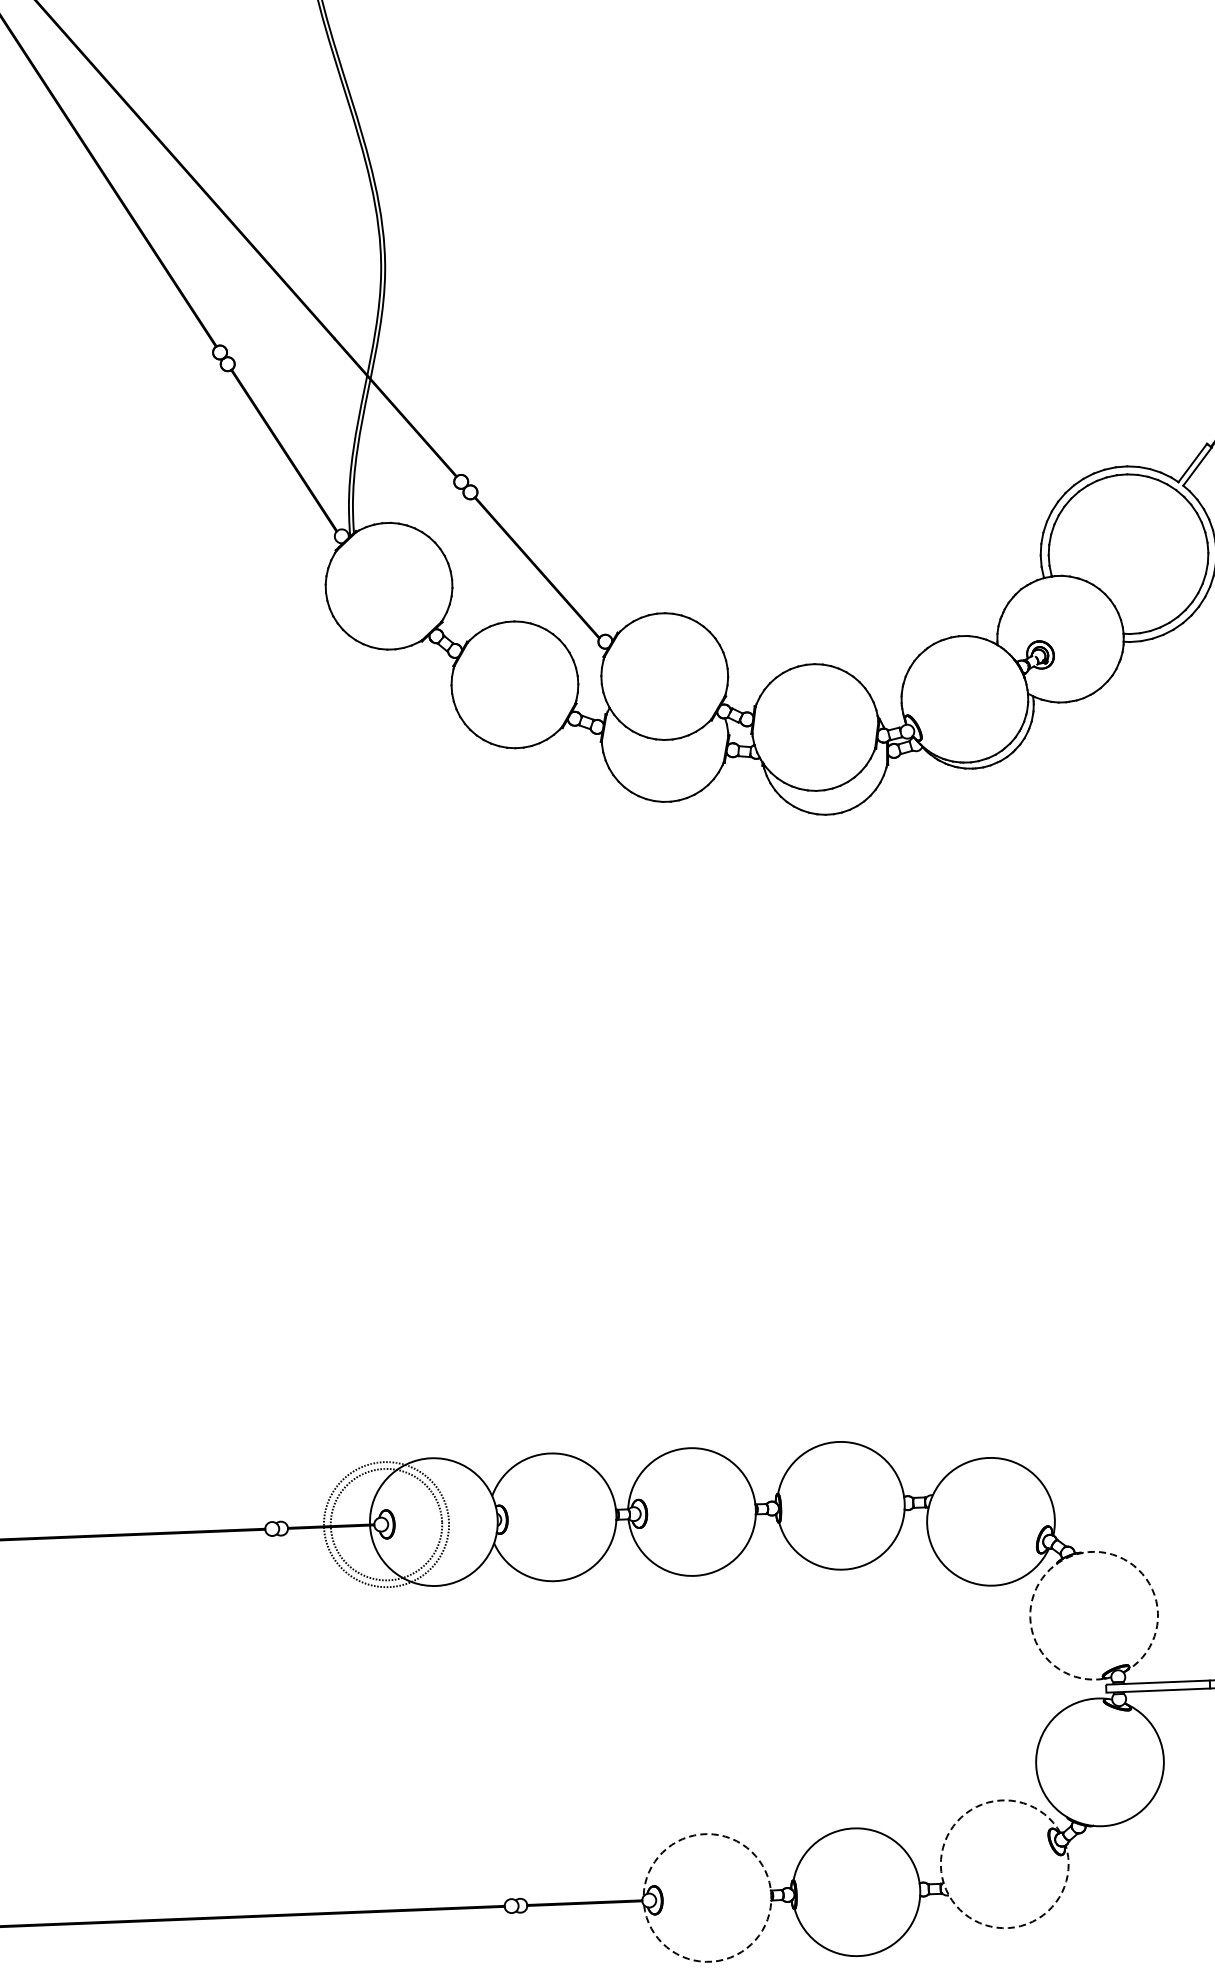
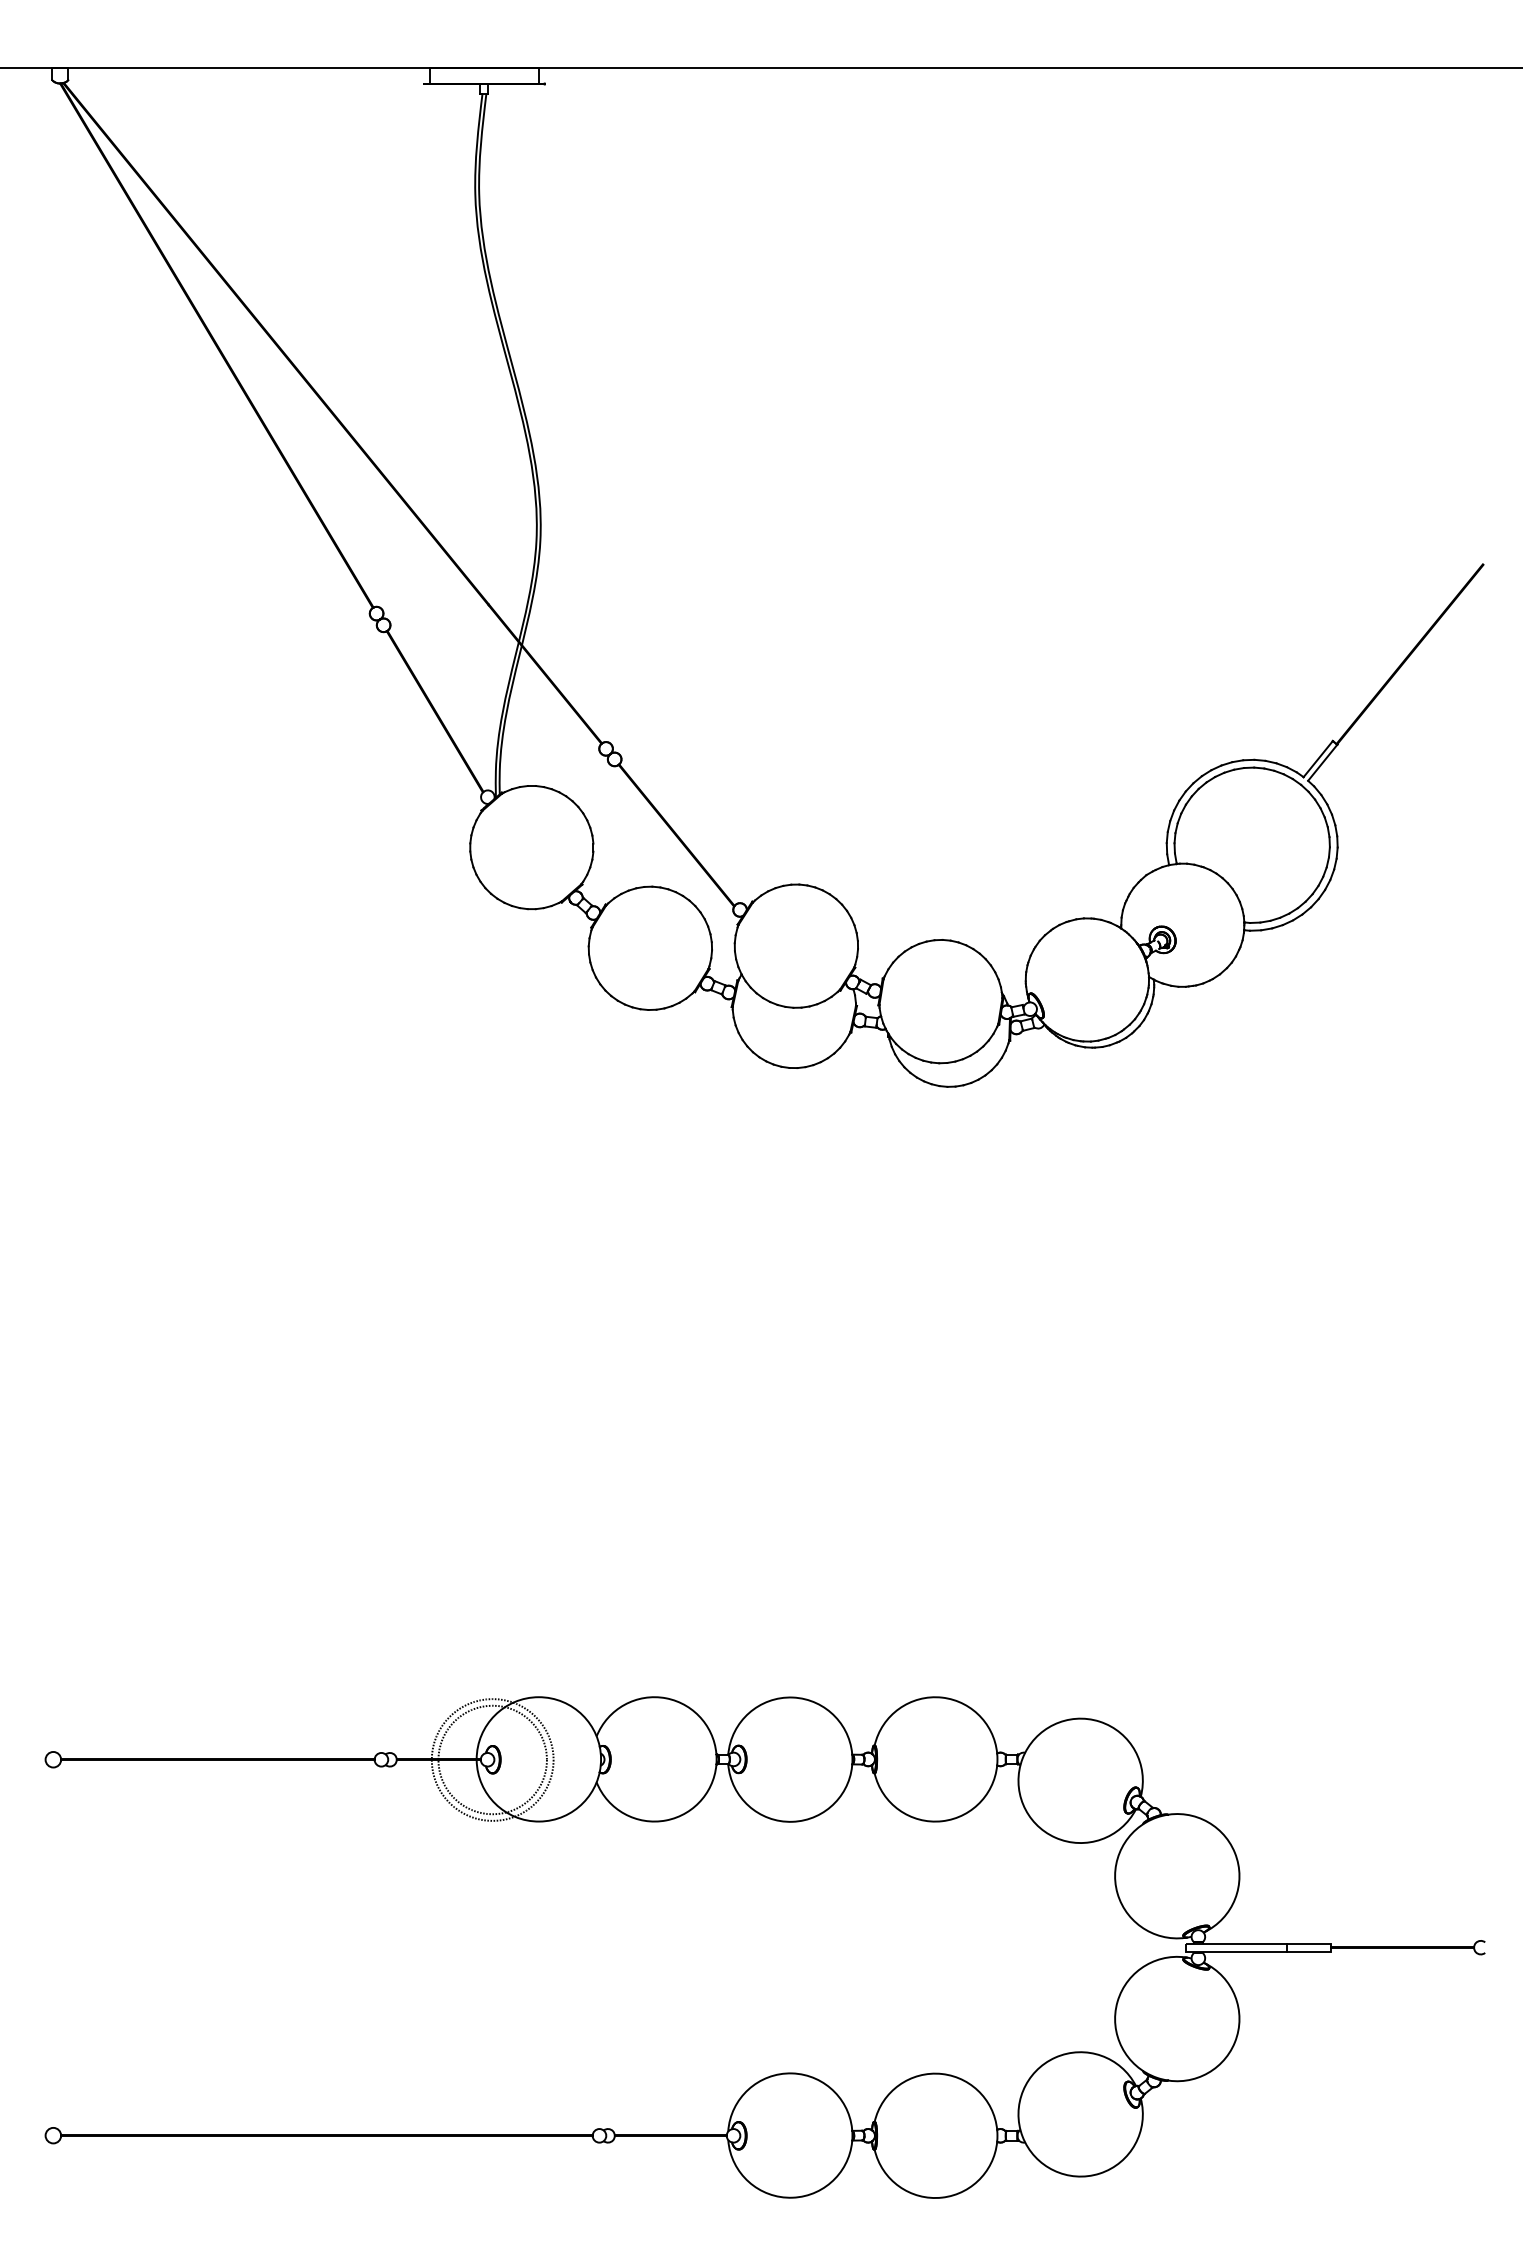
arc: (1070, 1556) -> (1156, 1817), dashed -> solid
arc: (945, 1889) -> (1022, 2136), dashed -> solid
arc: (771, 1895) -> (852, 2135), dashed -> solid

